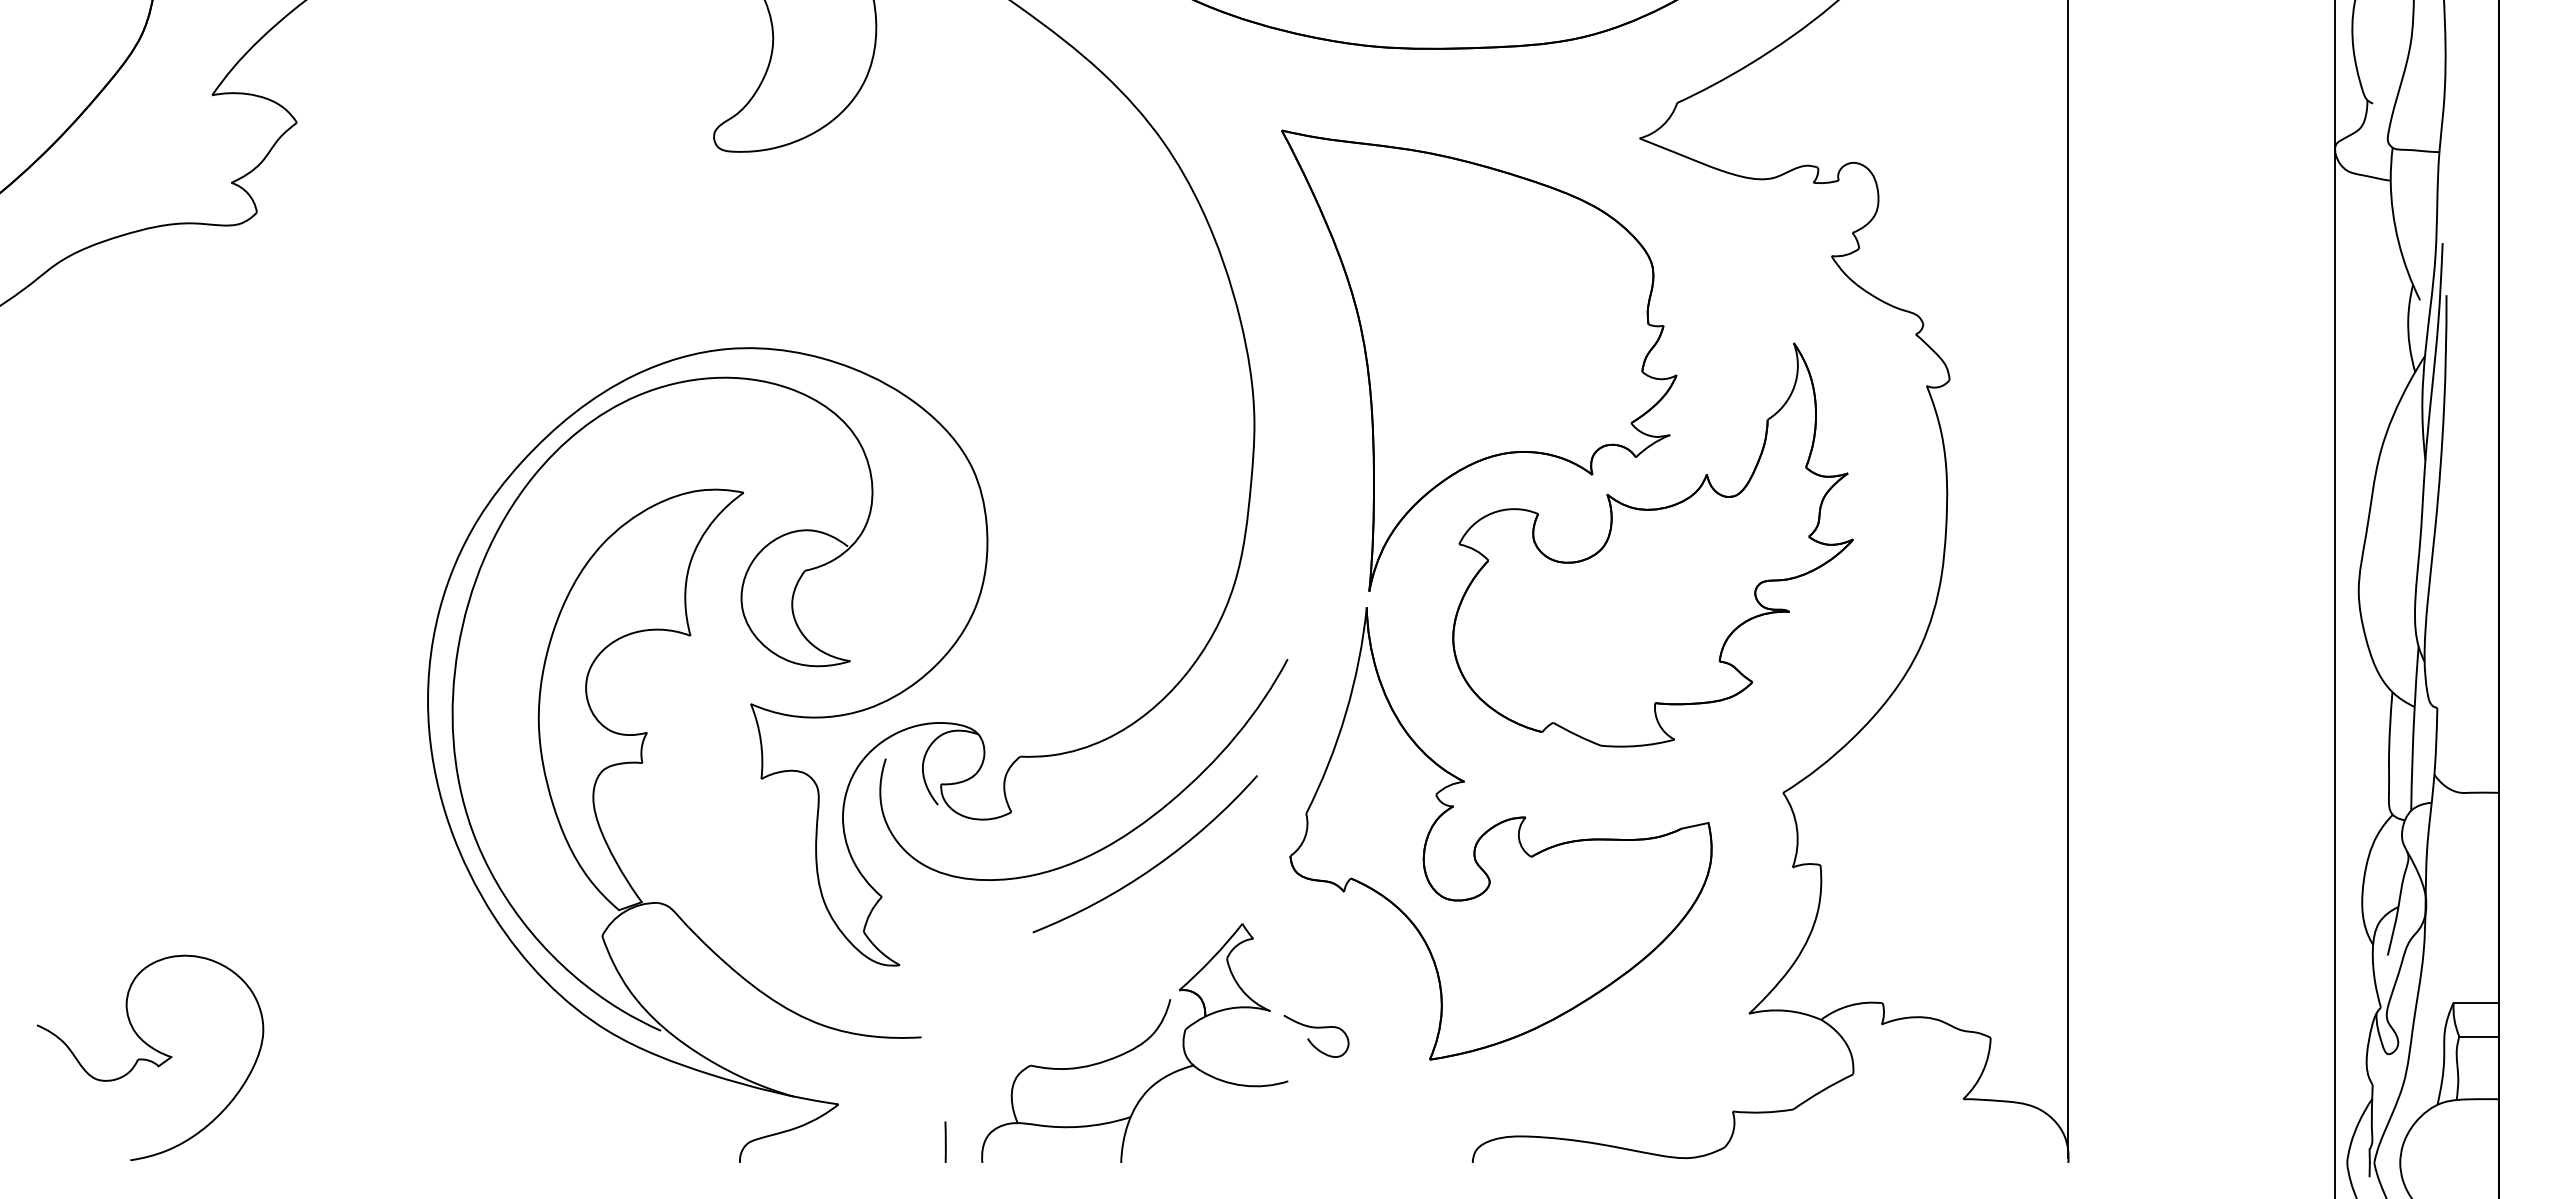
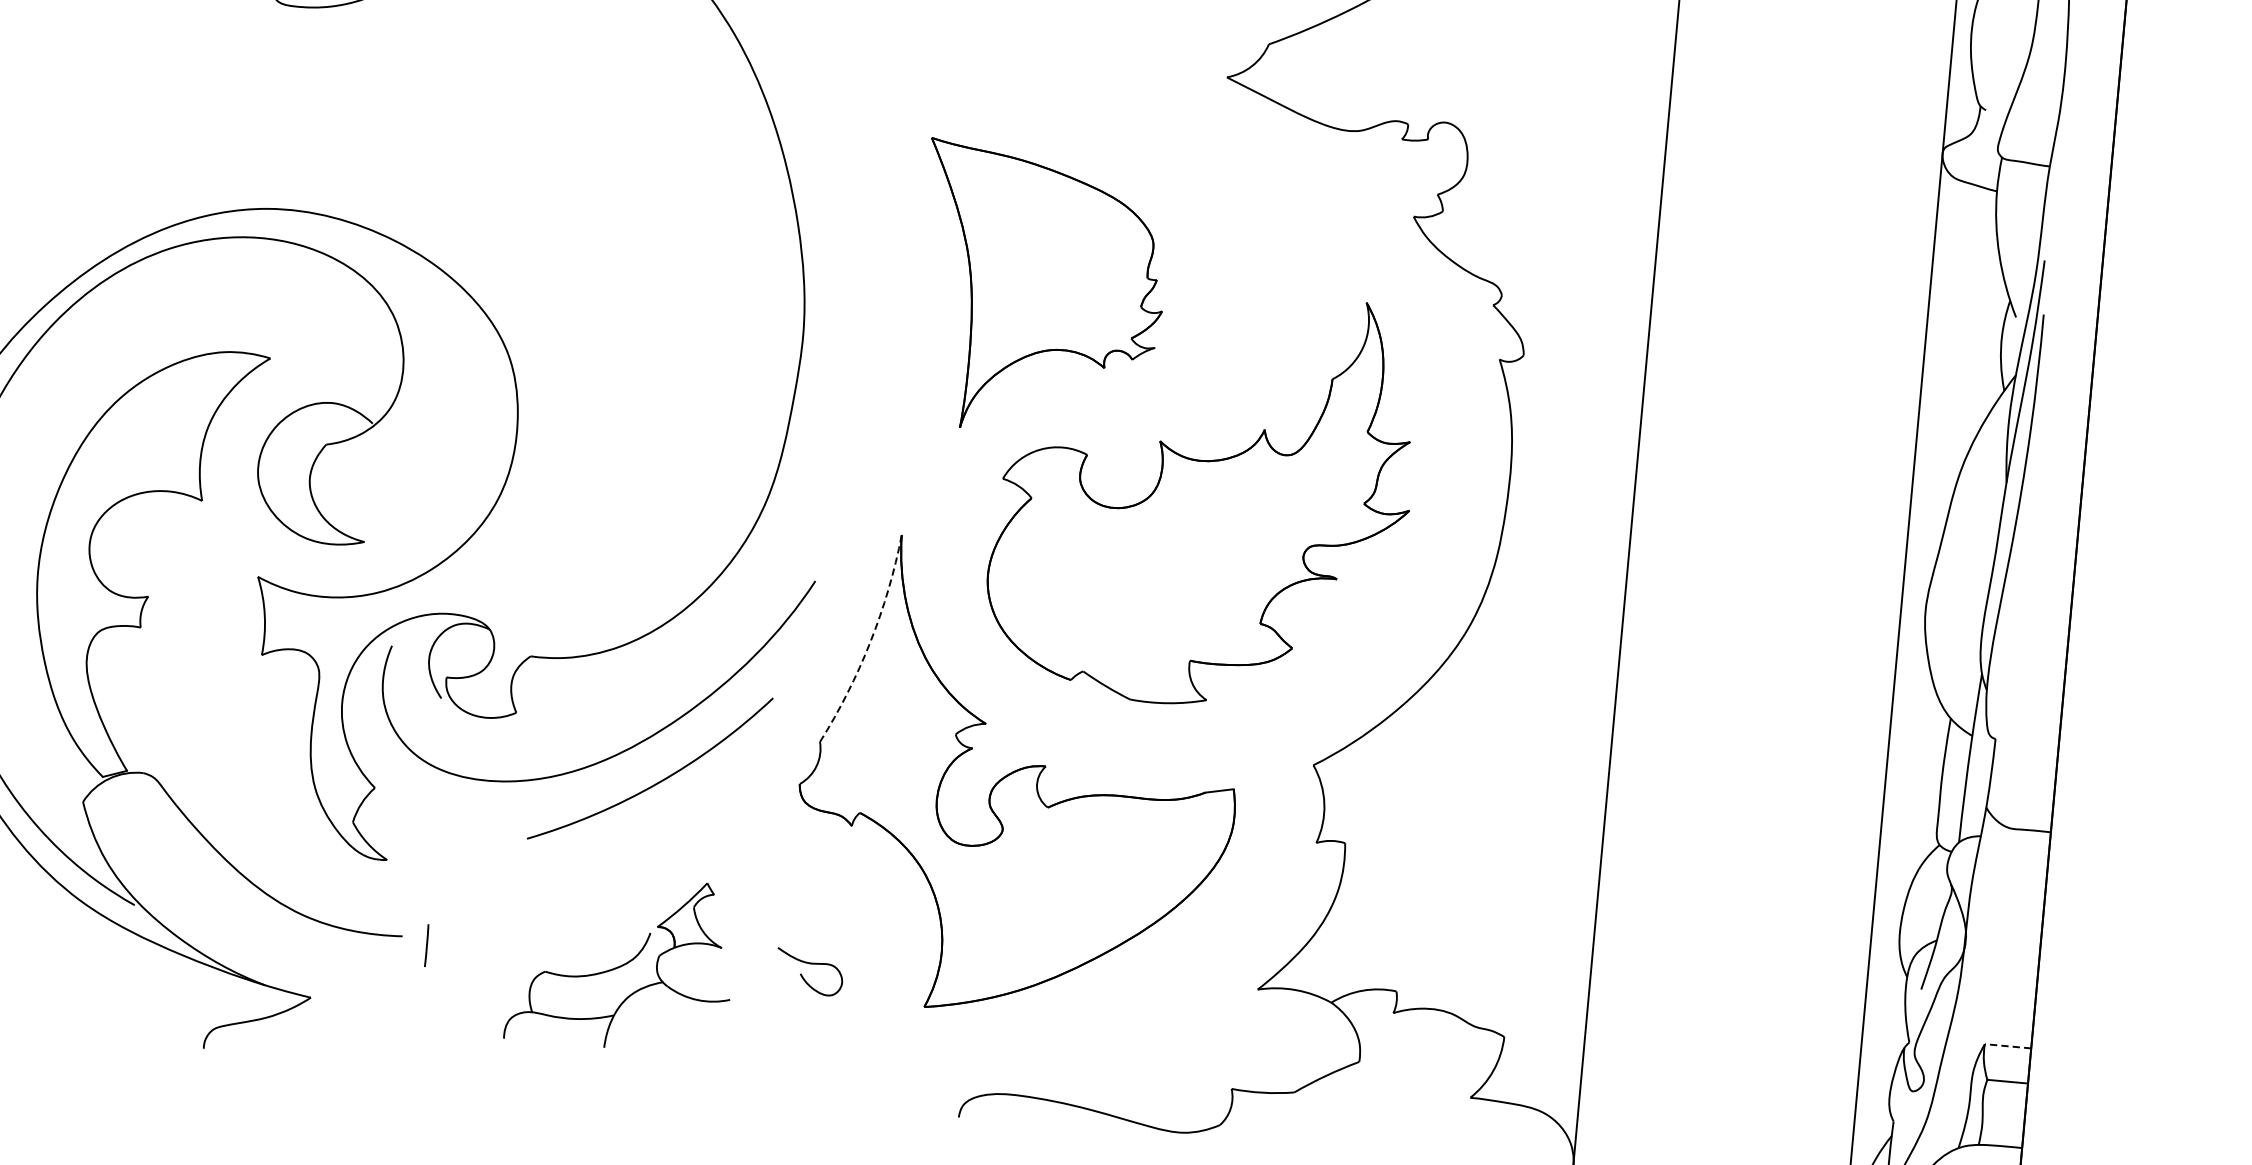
part: (1479, 360) -> (1041, 291), size x0.6
arc: (1345, 713) -> (869, 642), solid -> dashed
line: (2475, 1002) -> (2007, 1046), solid -> dashed
part: (1134, 1042) -> (621, 961), size x0.7
line: (945, 1141) -> (426, 944), moved

